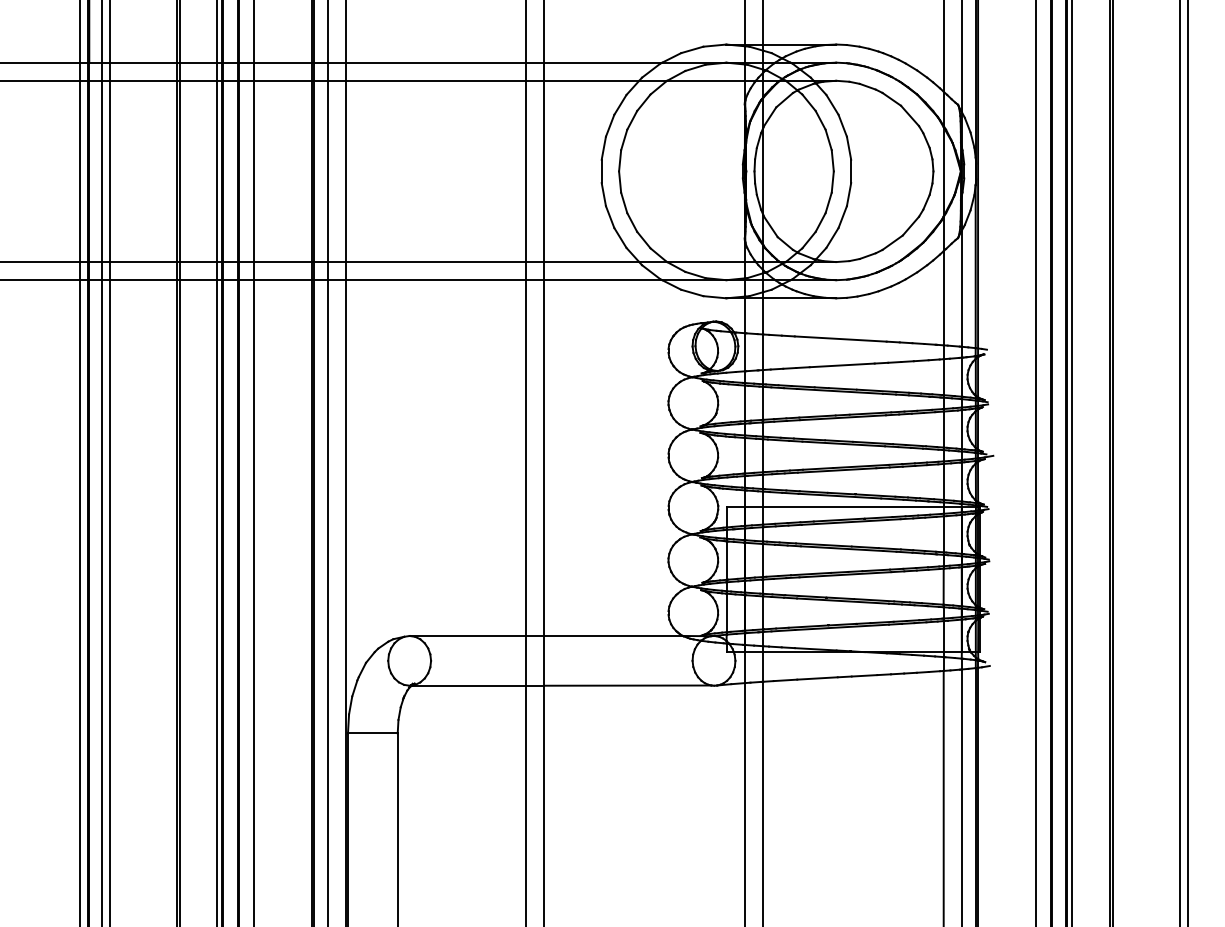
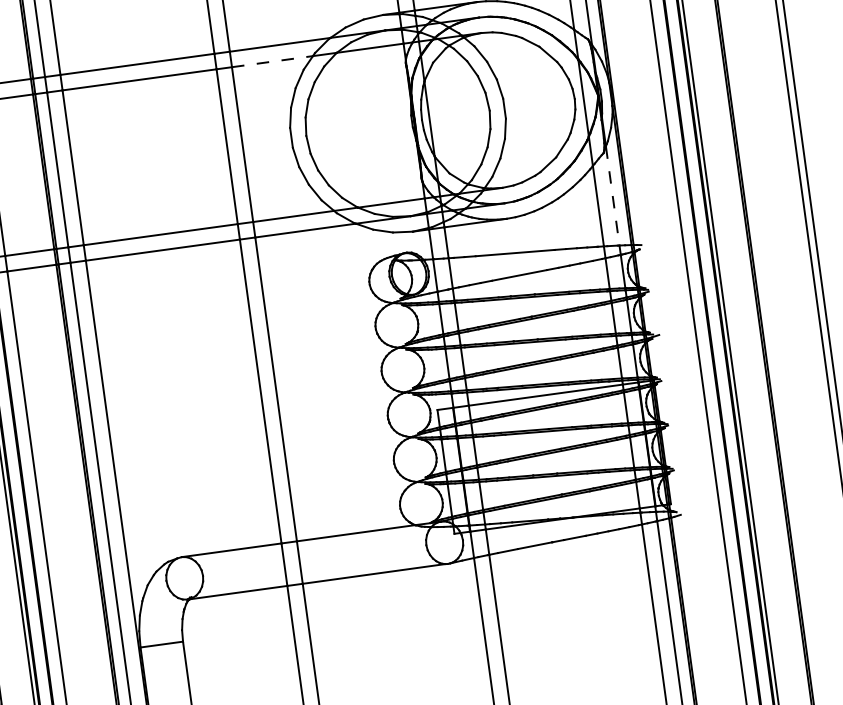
line: (592, 80) -> (273, 61), solid -> dashed
line: (961, 289) -> (612, 196), solid -> dashed

